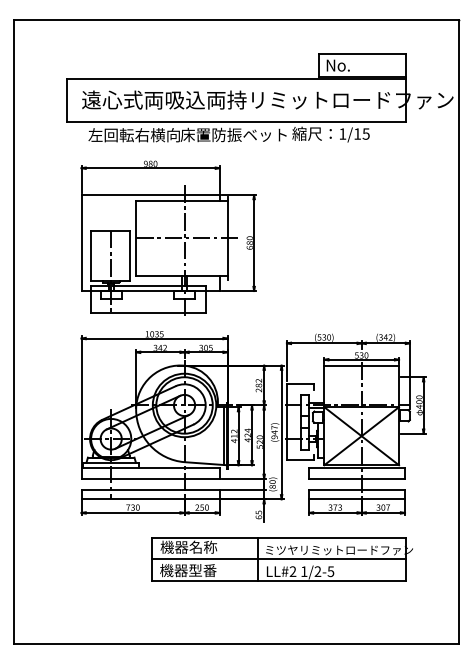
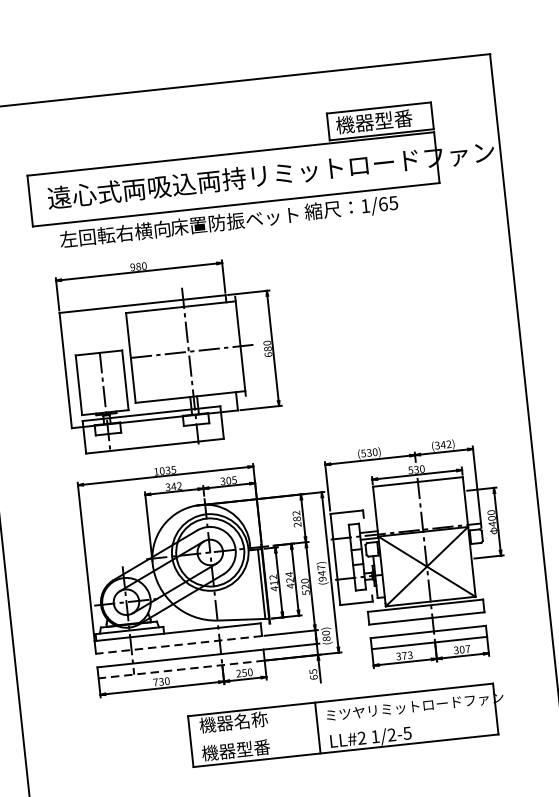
text: (356, 65) -> (373, 122), No. -> 機器型番
text: (357, 133) -> (383, 203), 1/15 -> 1/65
line: (150, 478) -> (178, 644), solid -> dashed
line: (150, 499) -> (181, 669), solid -> dashed
line: (278, 559) -> (342, 725), removed

